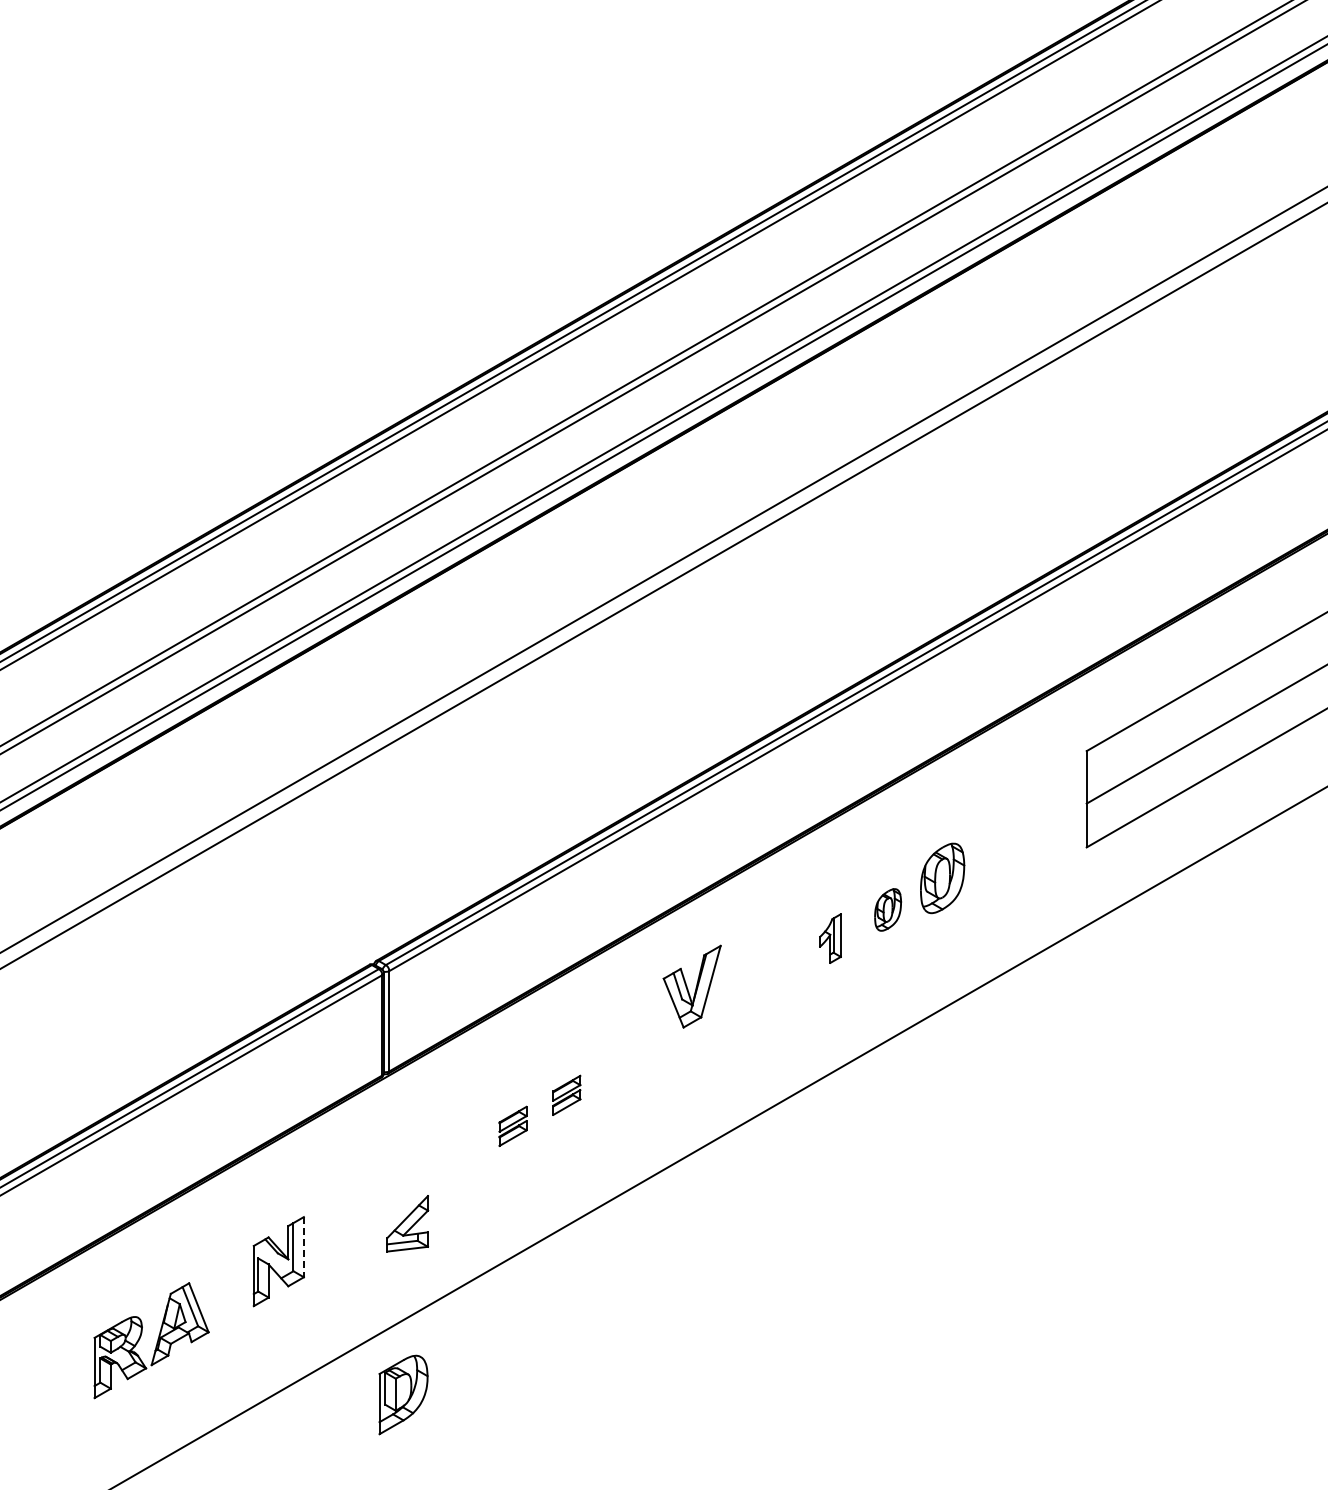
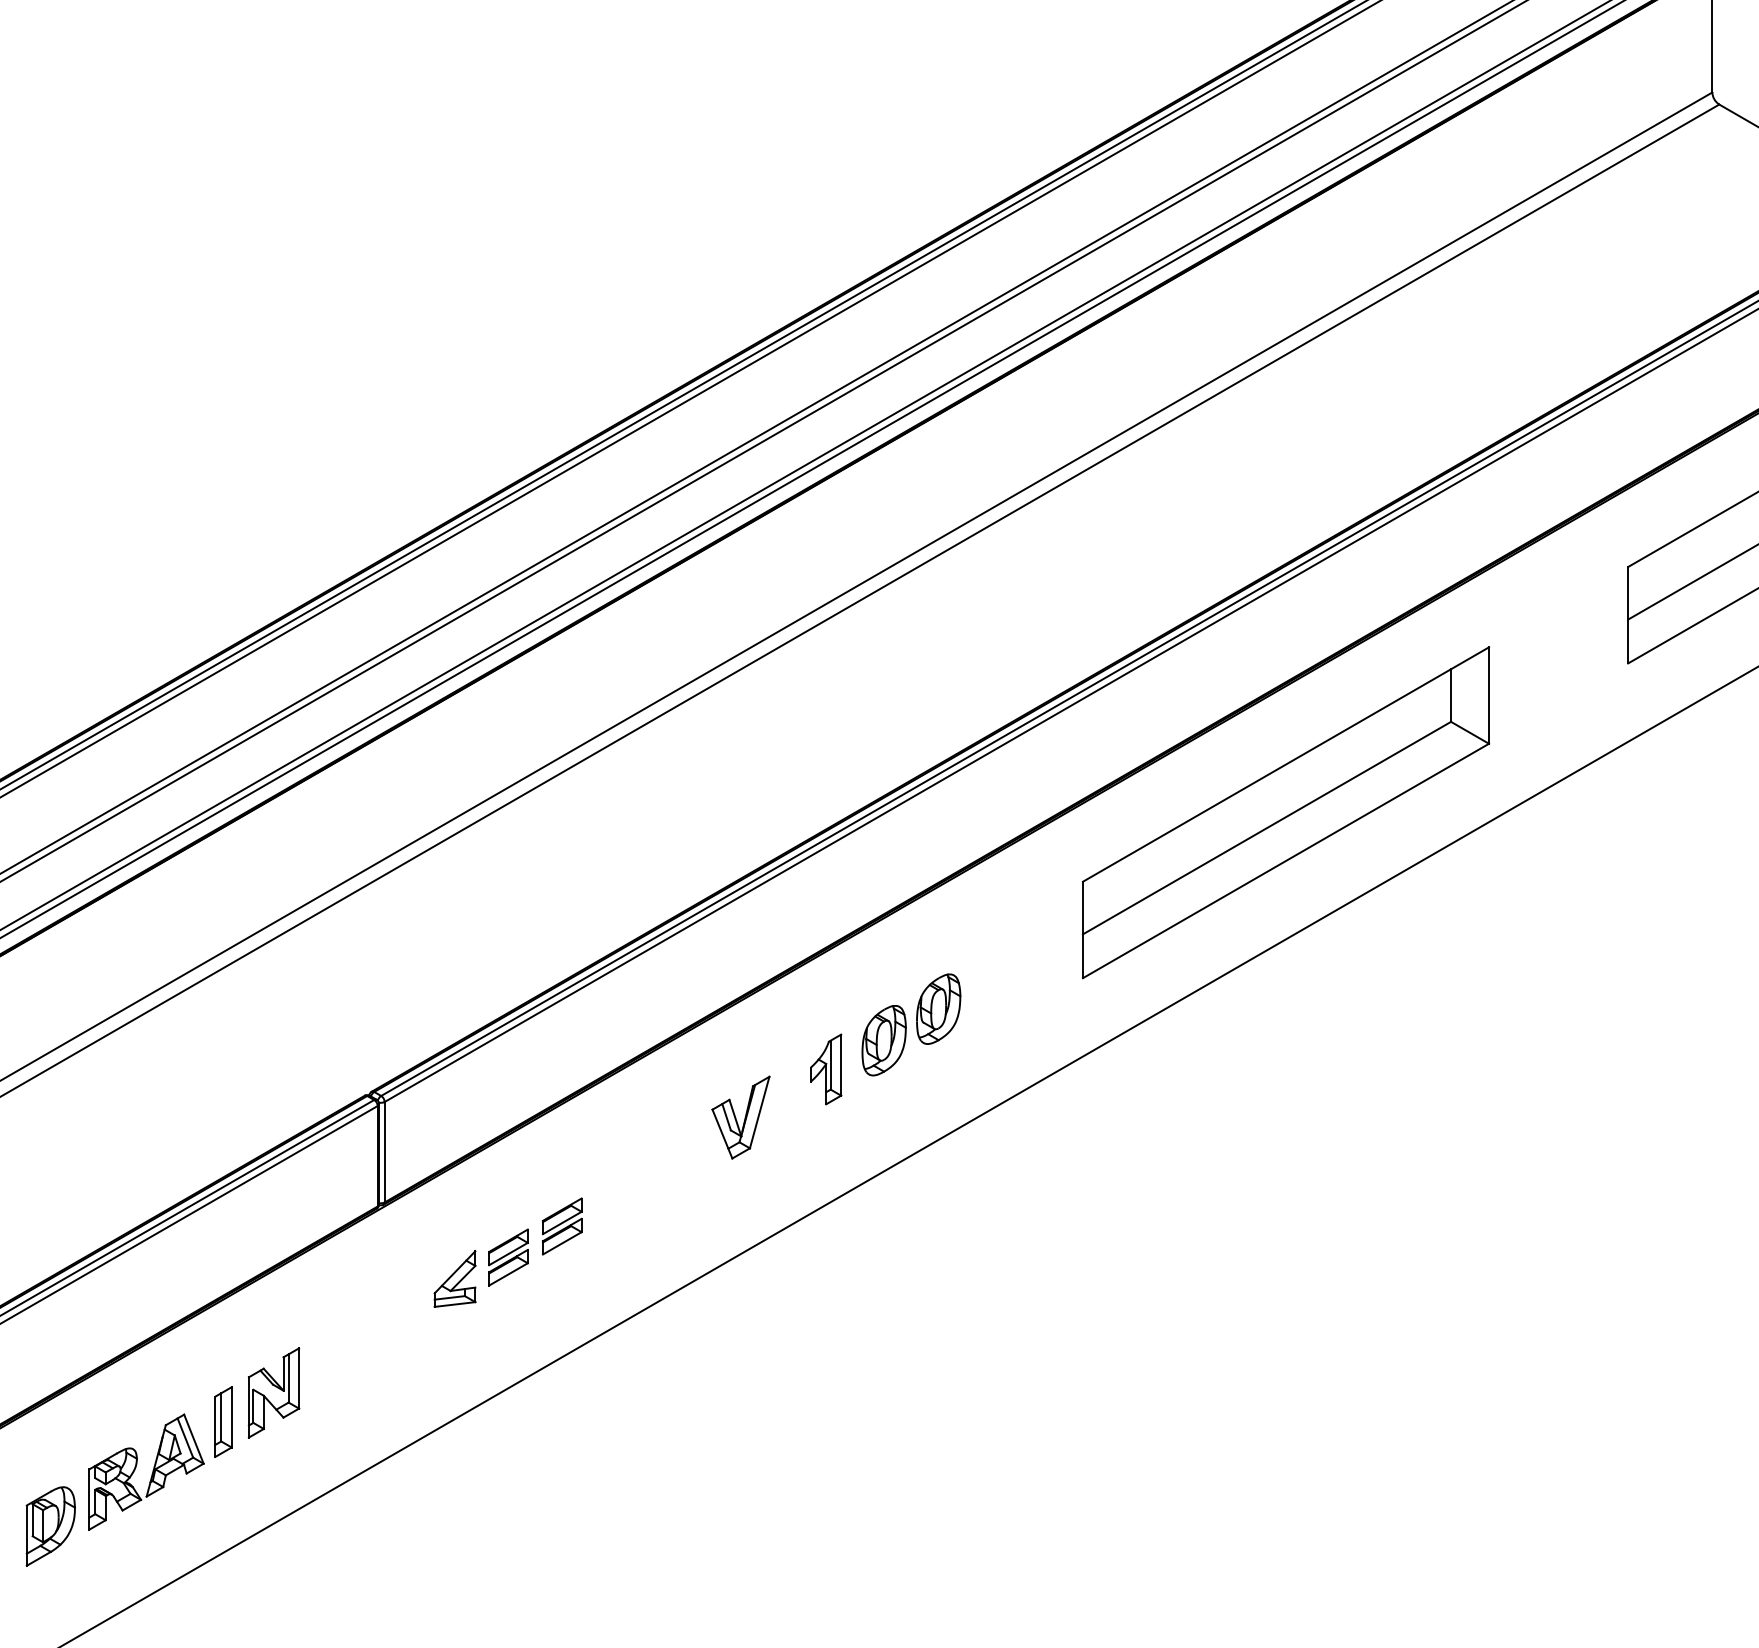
part: (887, 909) -> (883, 1040), size x1.67
part: (830, 938) -> (826, 1069), size x1.43
part: (691, 986) -> (740, 1117), moved
part: (566, 1095) -> (562, 1226), size x1.43
part: (513, 1126) -> (508, 1257), size x1.43
part: (407, 1223) -> (454, 1278), moved
line: (304, 1247) -> (299, 1378), dashed -> solid
part: (228, 1290) -> (223, 1421), added
part: (403, 1394) -> (50, 1526), moved

